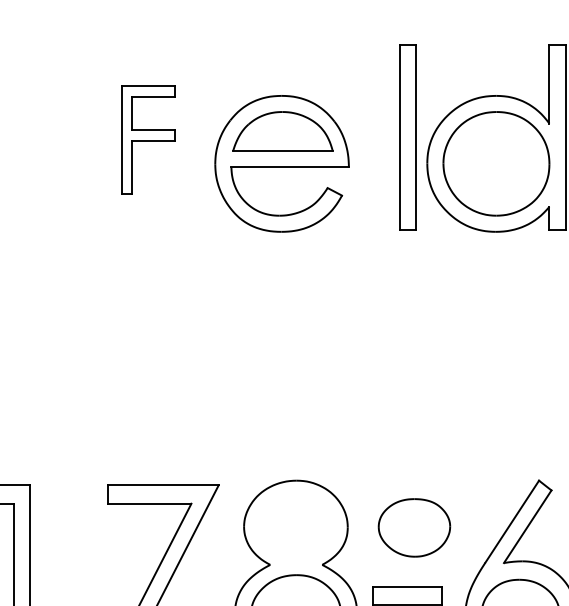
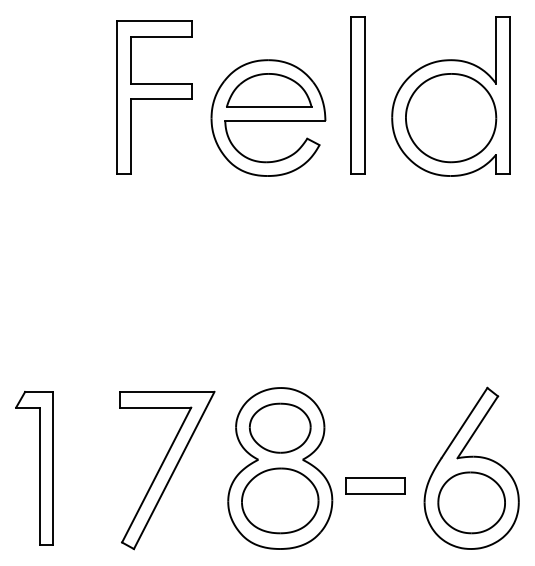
part: (407, 137) -> (357, 95), moved
part: (148, 139) -> (154, 97), size x1.67
part: (414, 527) -> (280, 427), moved

